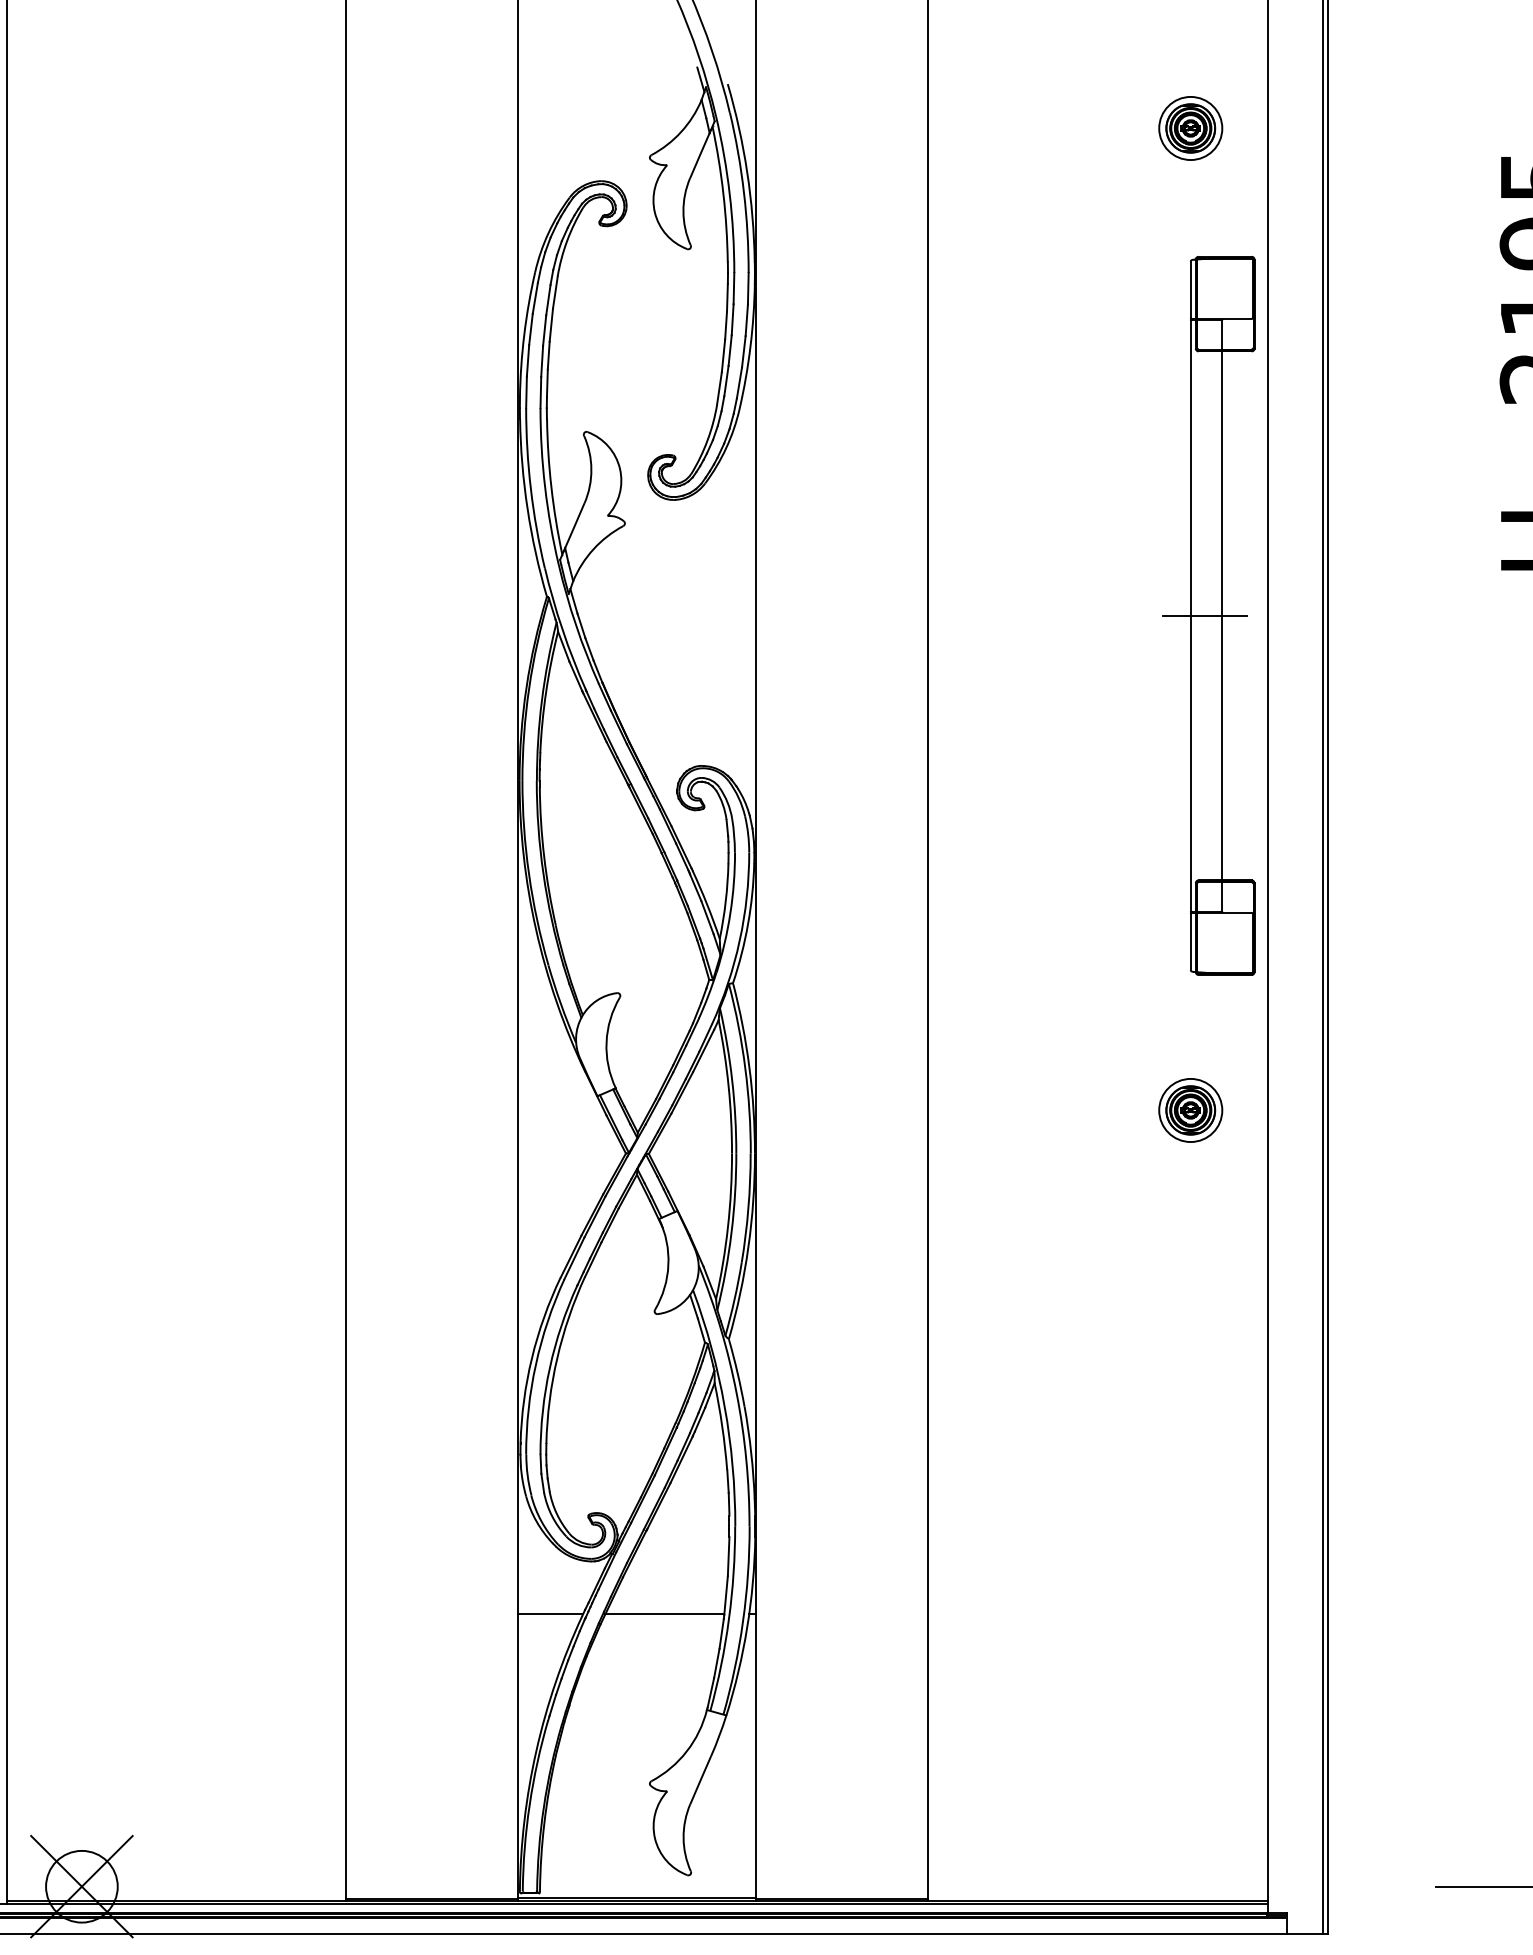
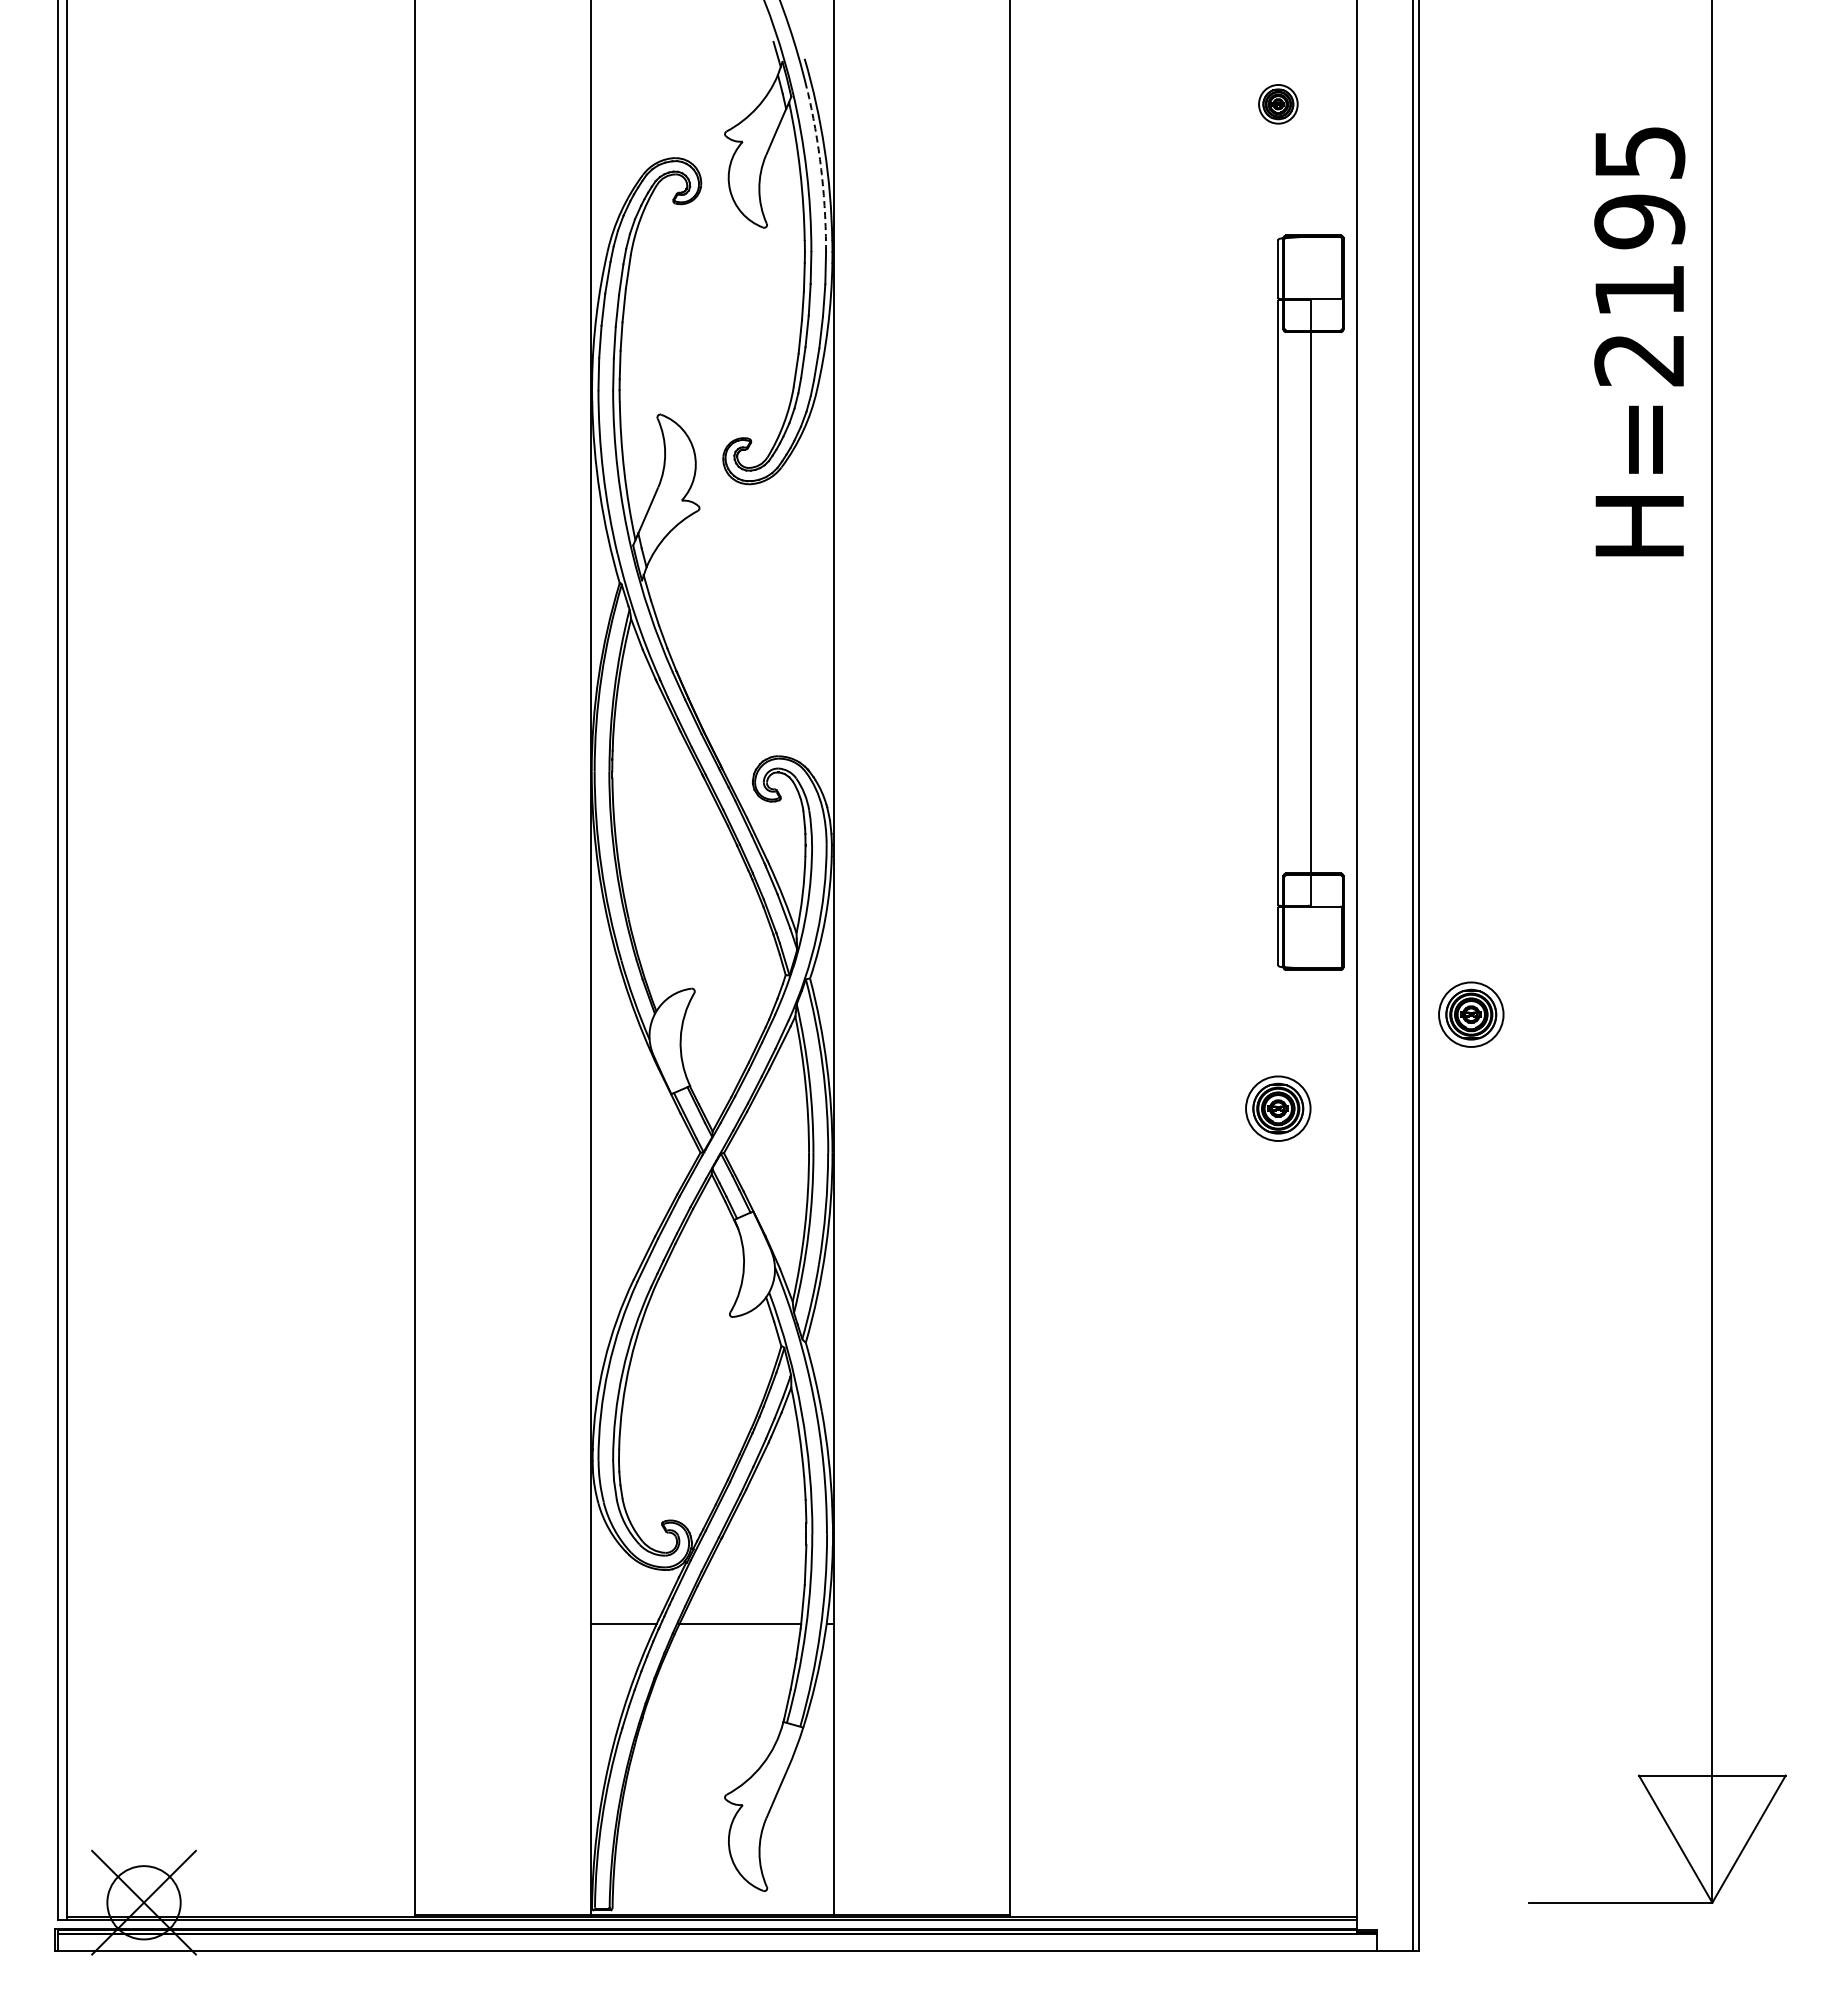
part: (1190, 128) -> (1278, 104), size x0.6
arc: (744, 192) -> (821, 169), solid -> dashed
line: (1204, 615) -> (1292, 602), removed
part: (1379, 1018) -> (1471, 1014), added

